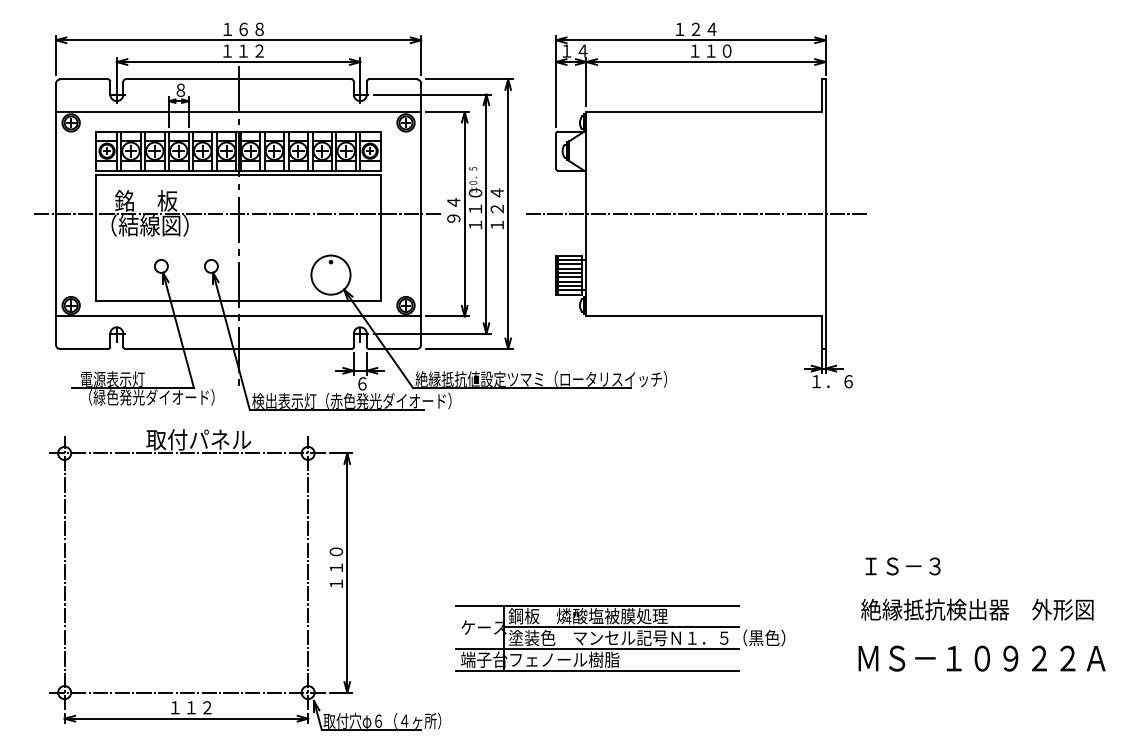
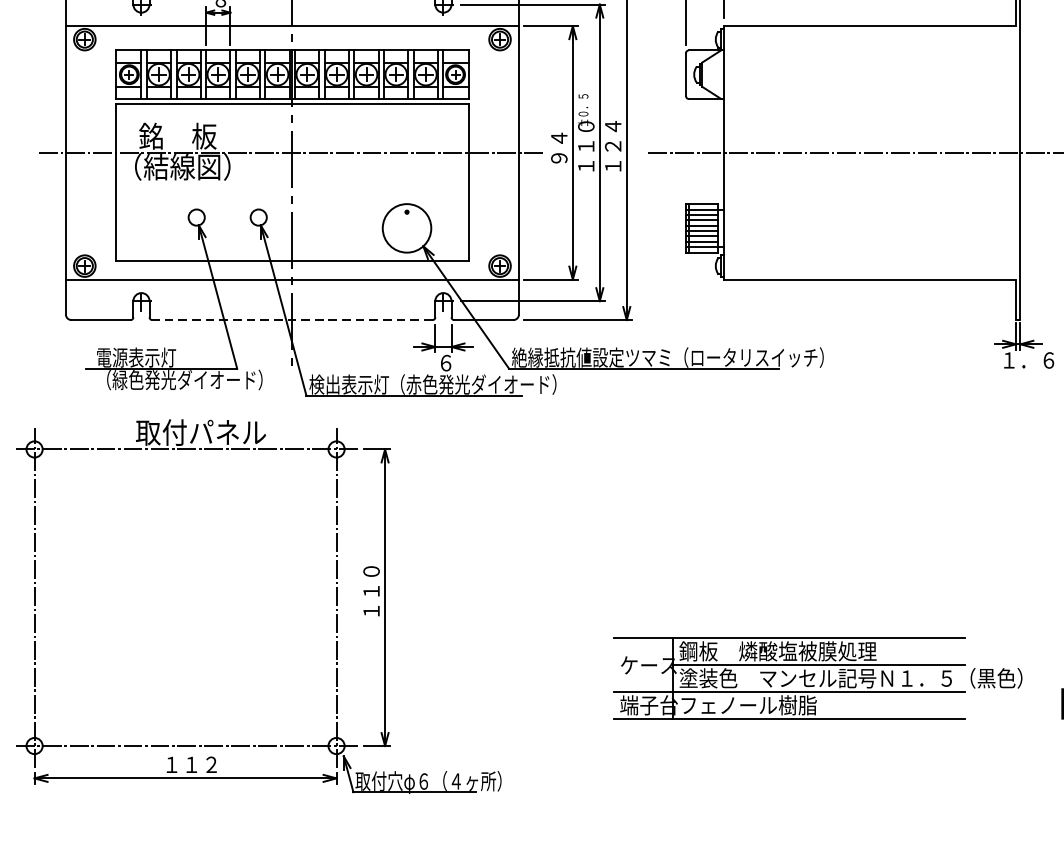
line: (238, 349) -> (292, 320), solid -> dashed
part: (307, 579) -> (335, 605), moved
part: (620, 638) -> (818, 678), moved

